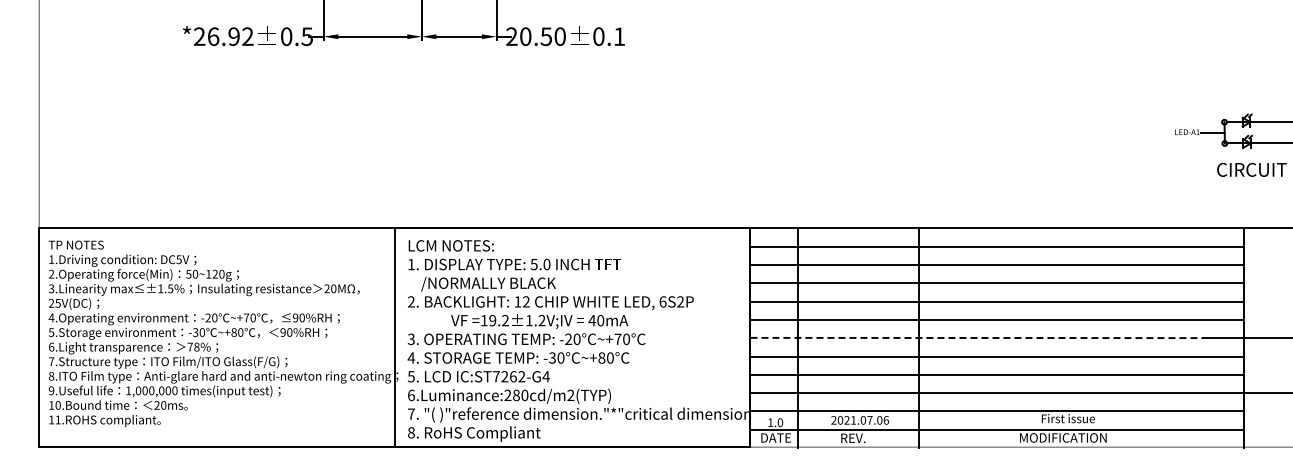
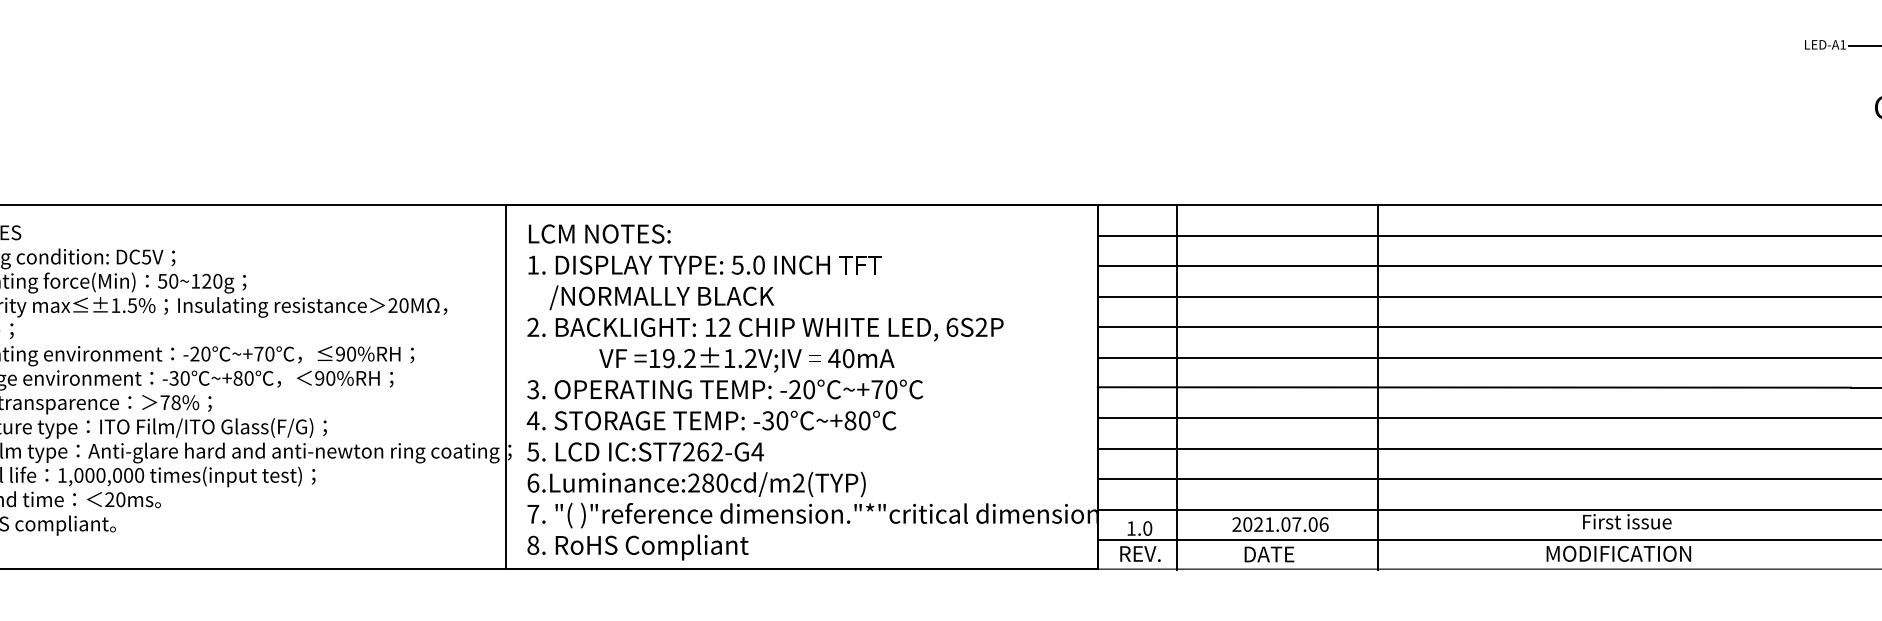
line: (977, 338) -> (1475, 388), dashed -> solid
text: (775, 437) -> (1139, 553), DATE -> REV.
text: (853, 437) -> (1269, 553), REV. -> DATE

